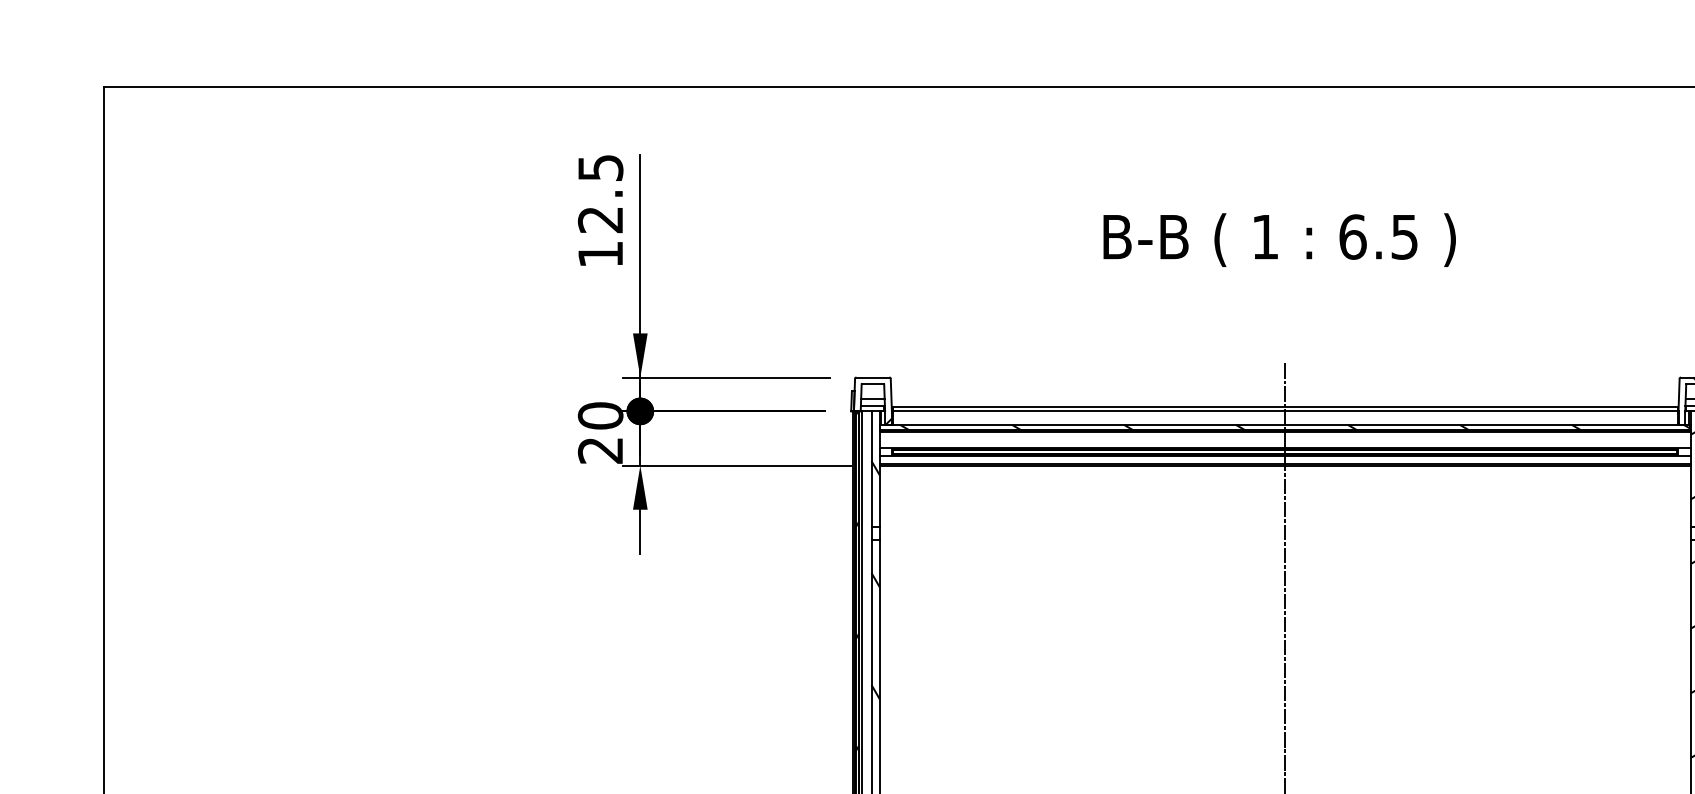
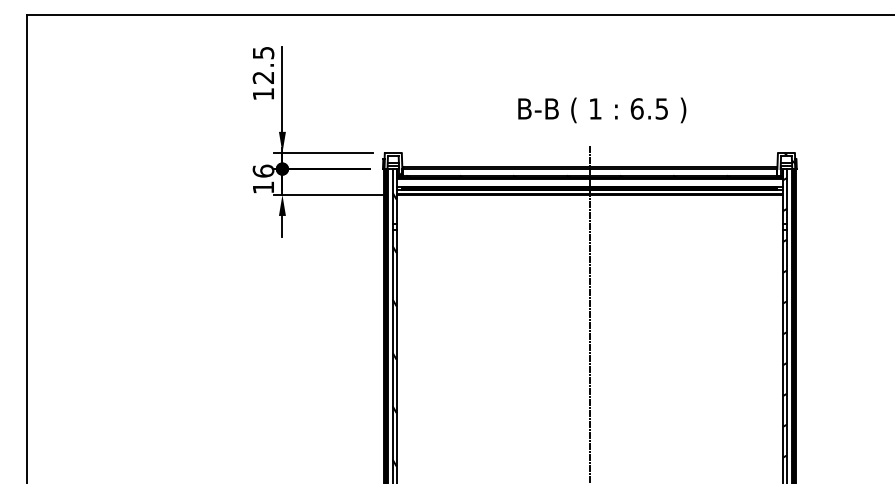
text: (1280, 240) -> (602, 110), moved
text: (598, 431) -> (262, 178), 20 -> 16

